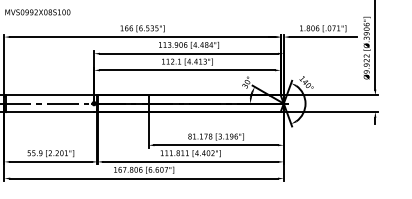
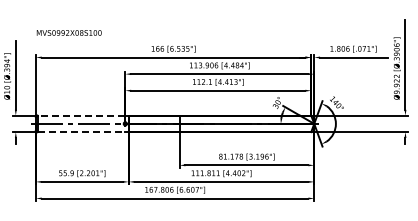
line: (50, 95) -> (81, 115), solid -> dashed
line: (50, 112) -> (81, 132), solid -> dashed

